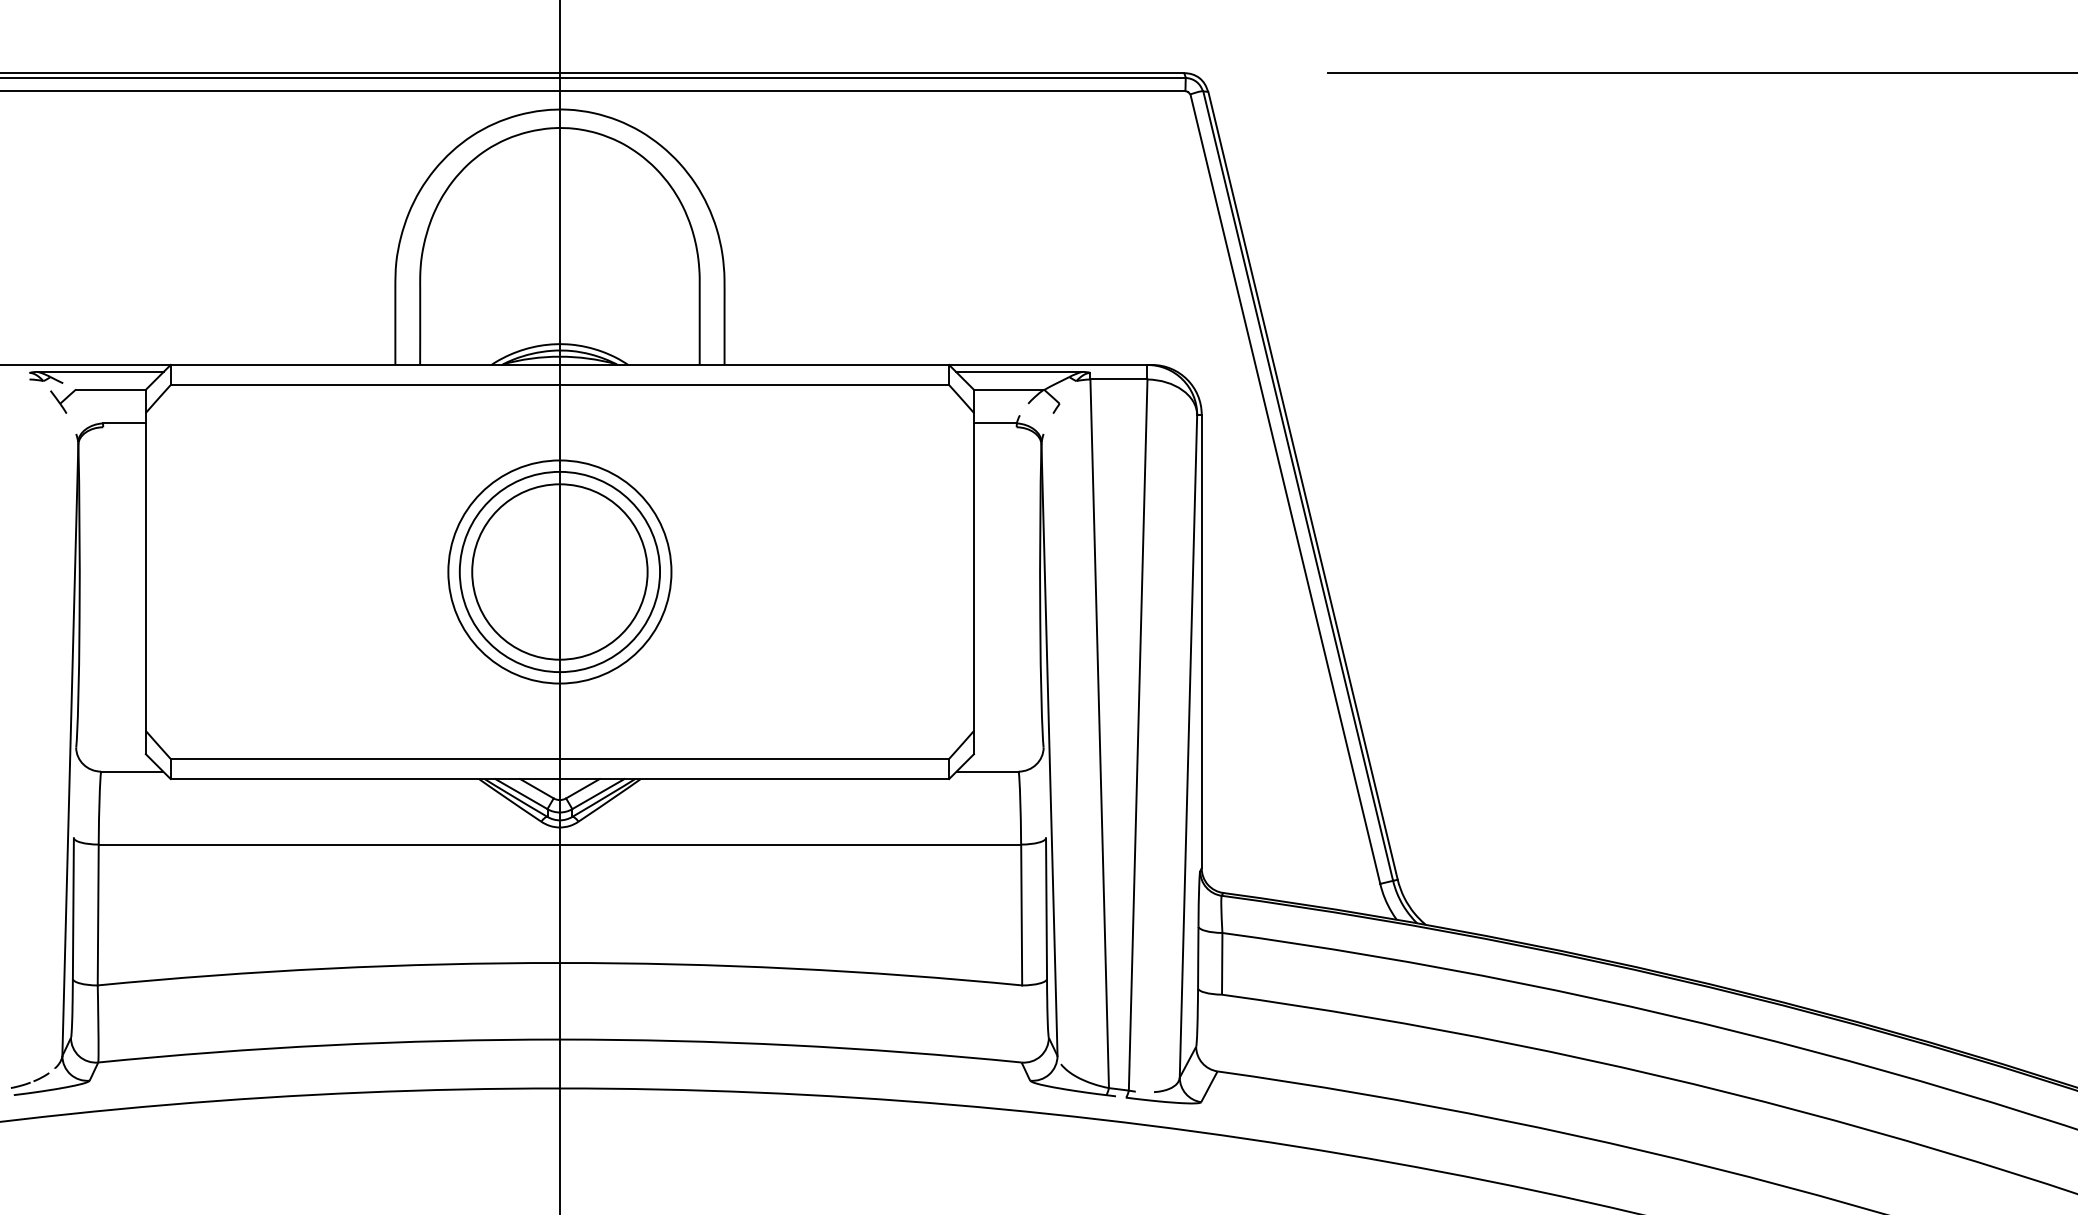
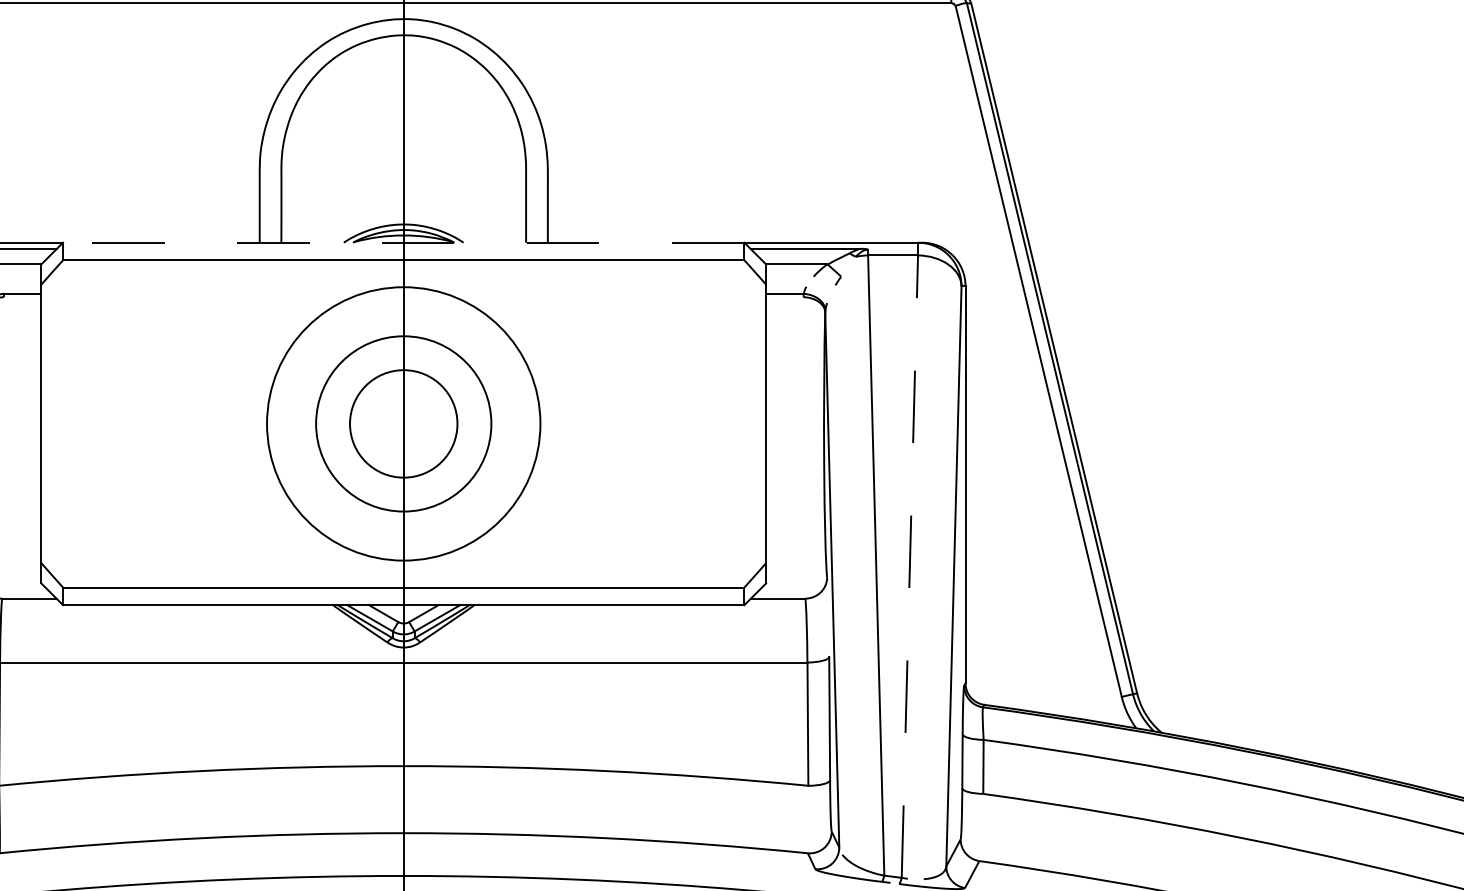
line: (559, 364) -> (403, 242), solid -> dashed
circle: (559, 571) -> (403, 423), size x0.7
circle: (559, 571) -> (403, 423), size x1.4
line: (1138, 735) -> (910, 567), solid -> dashed

